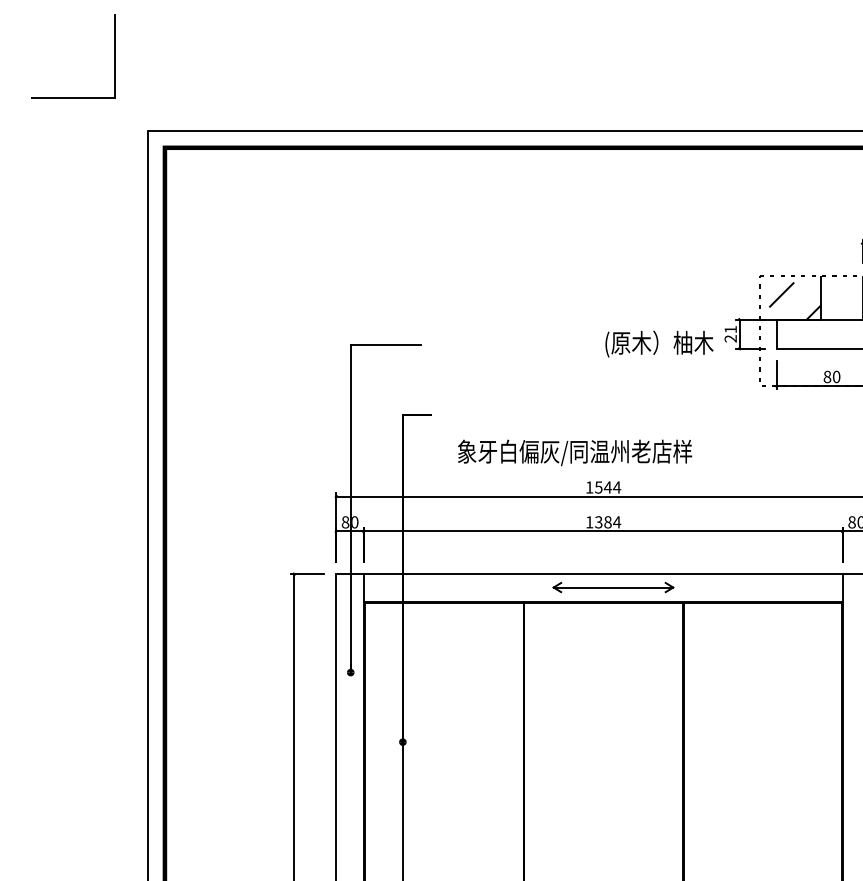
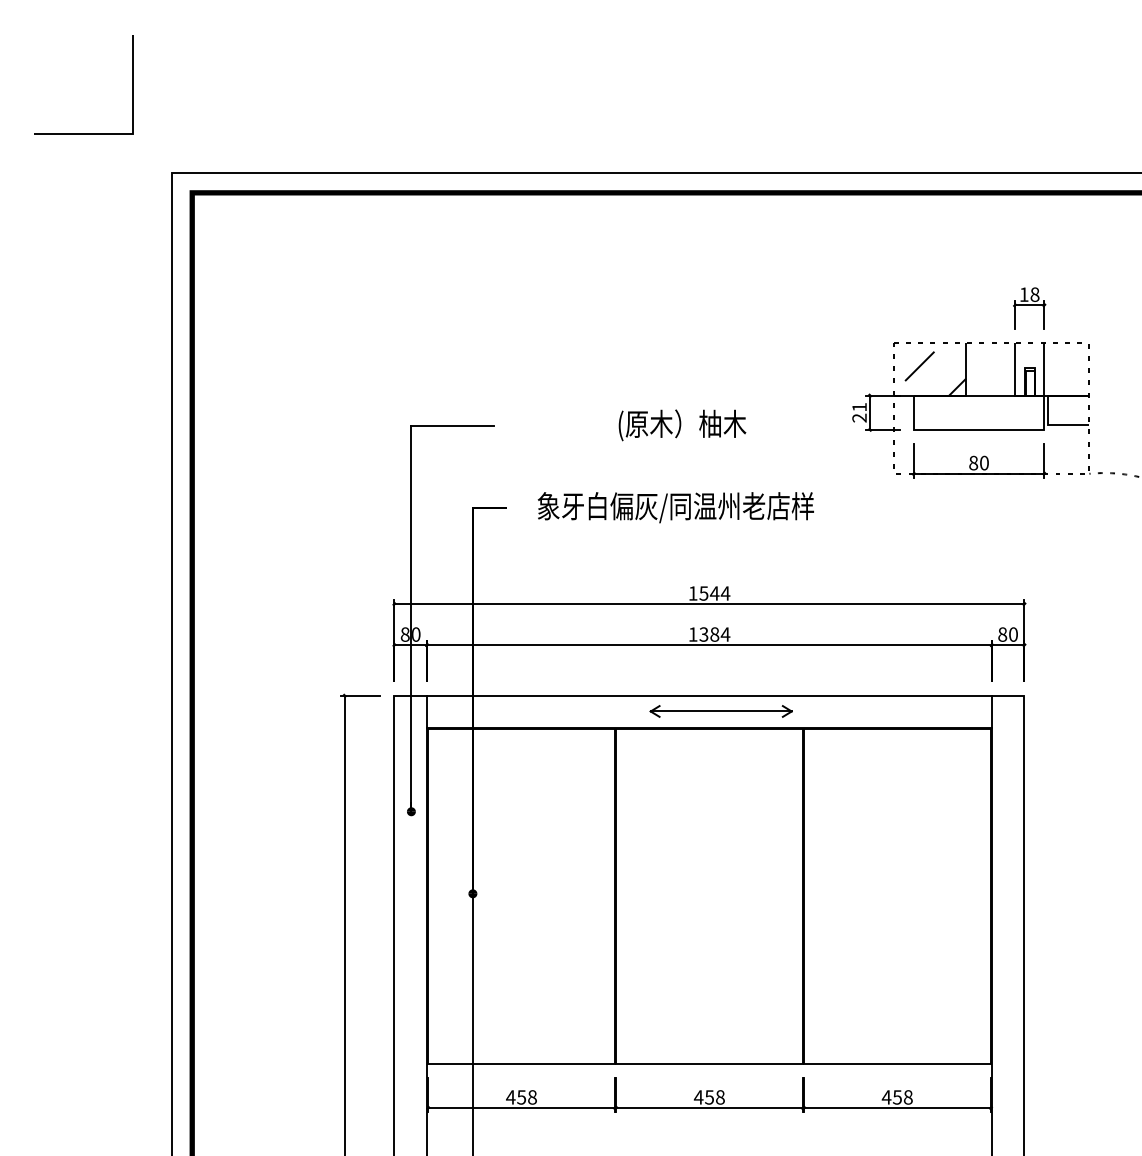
text: (659, 344) -> (682, 425), moved
text: (574, 452) -> (675, 507), moved

